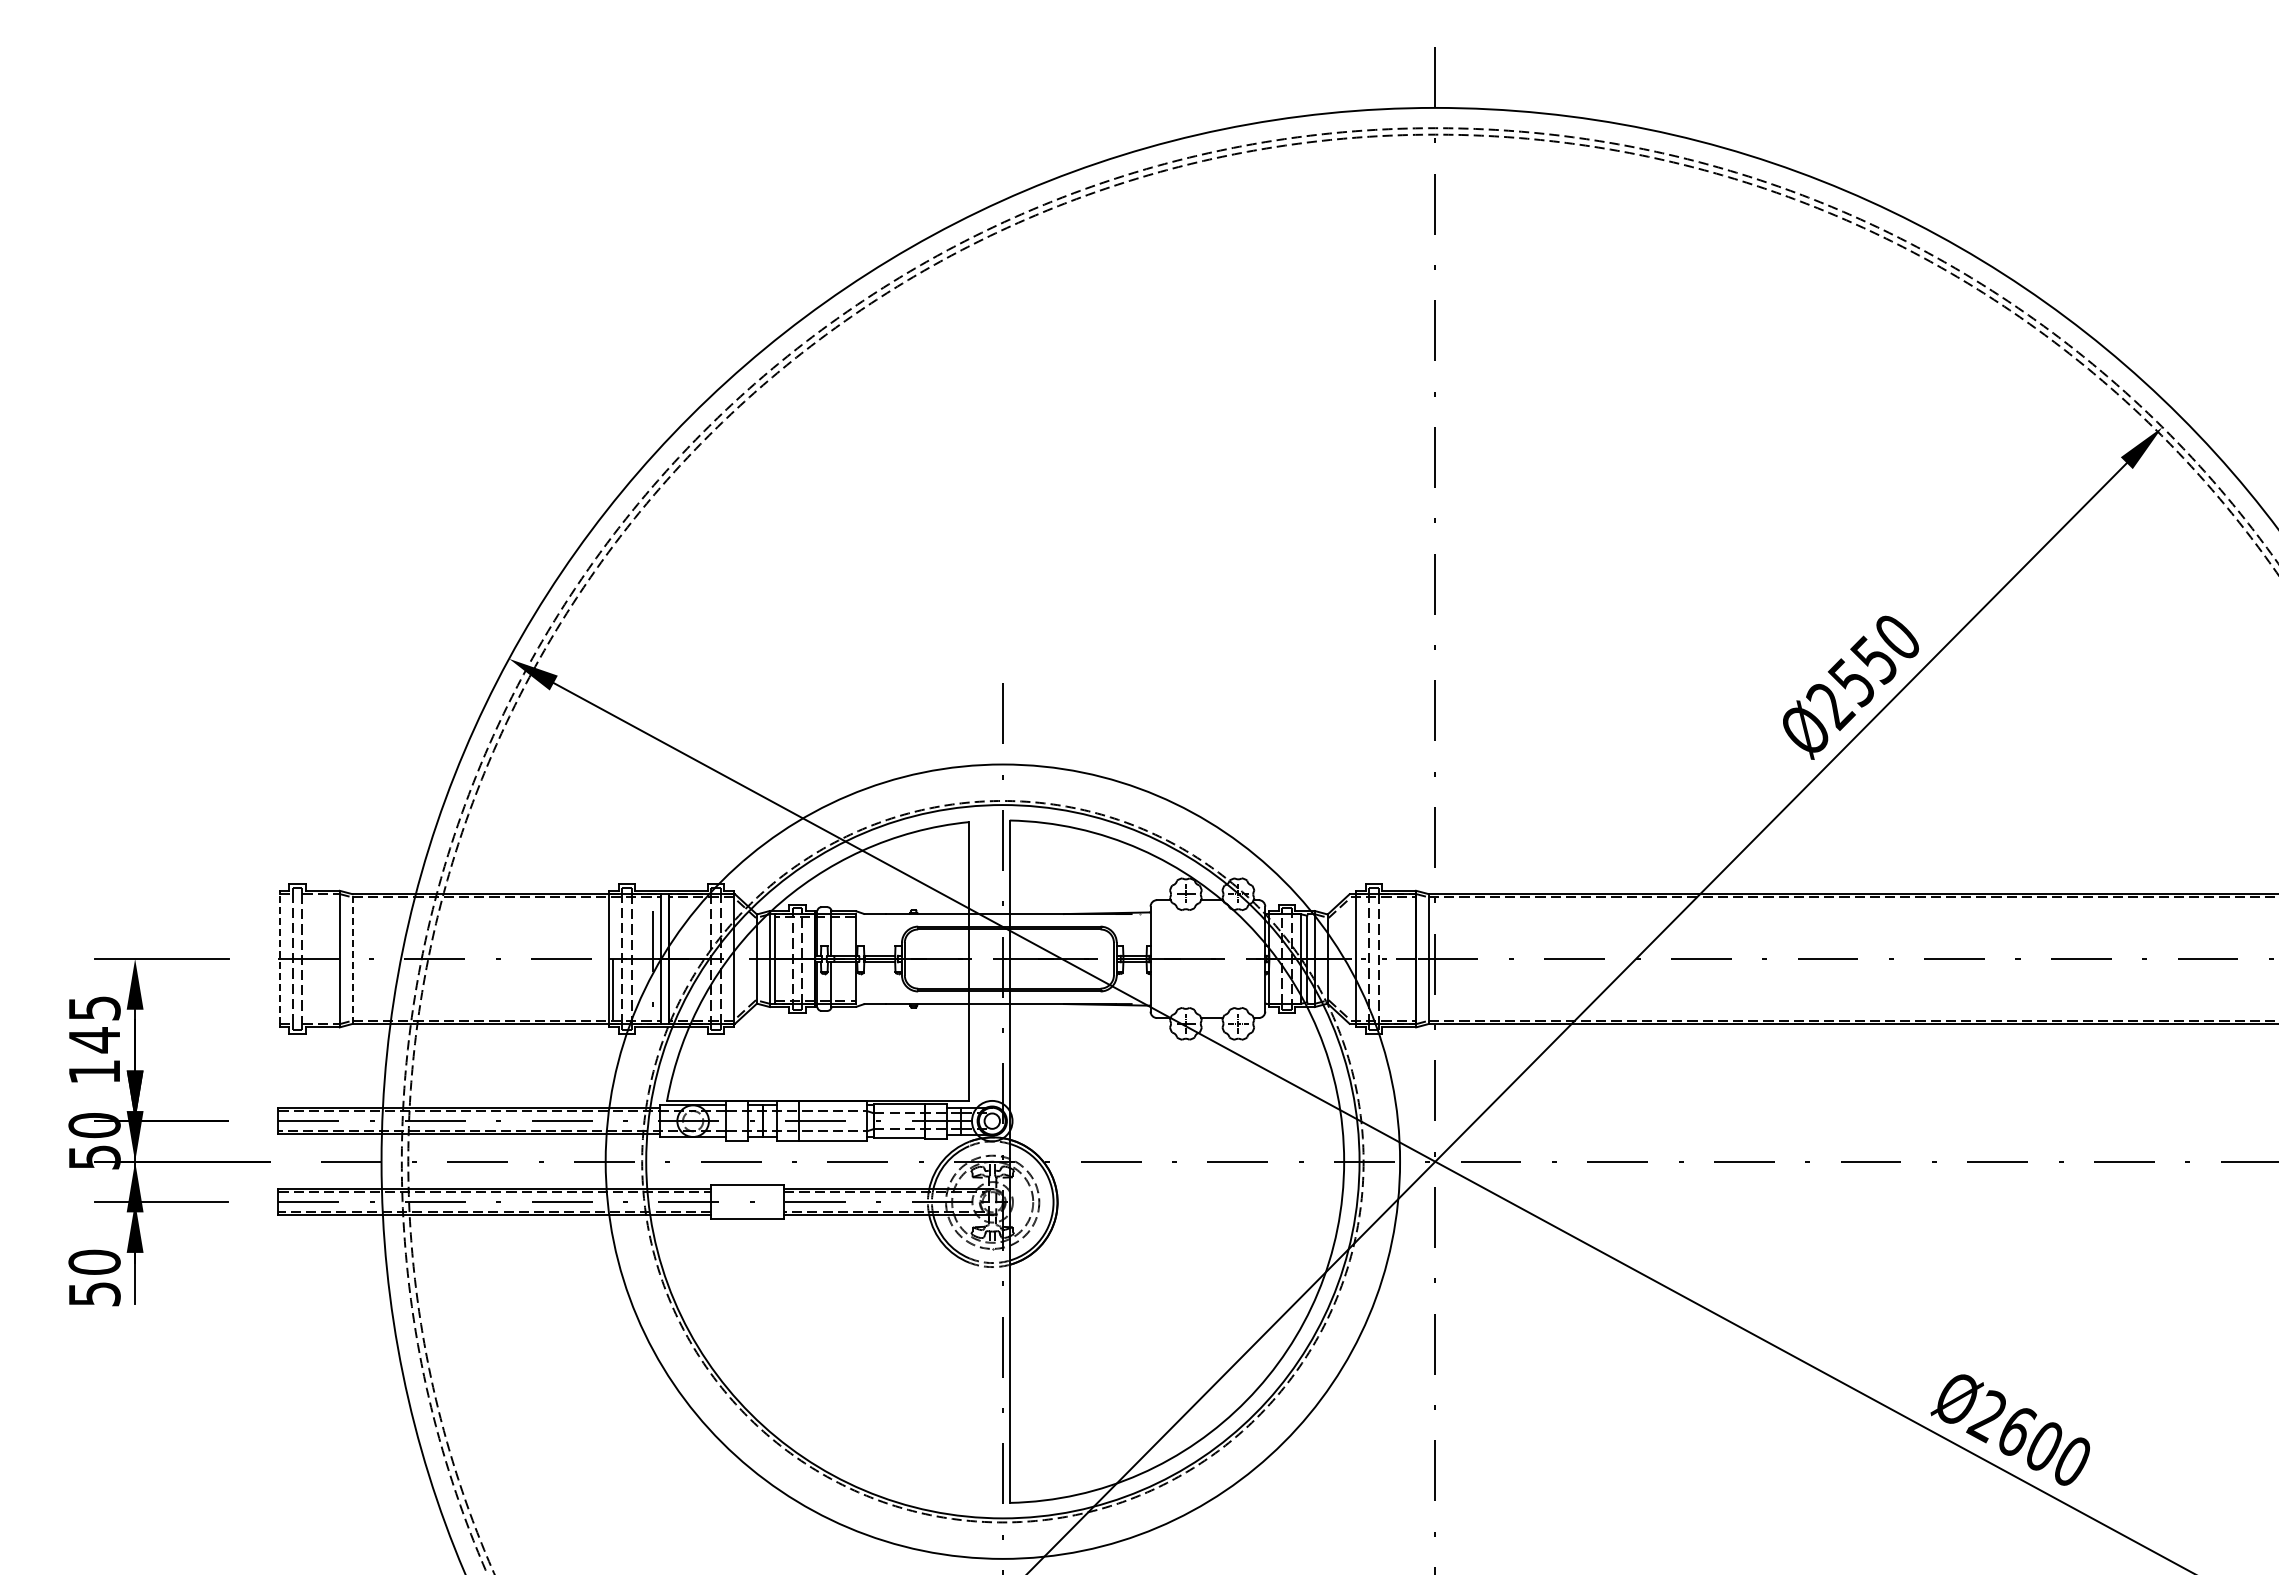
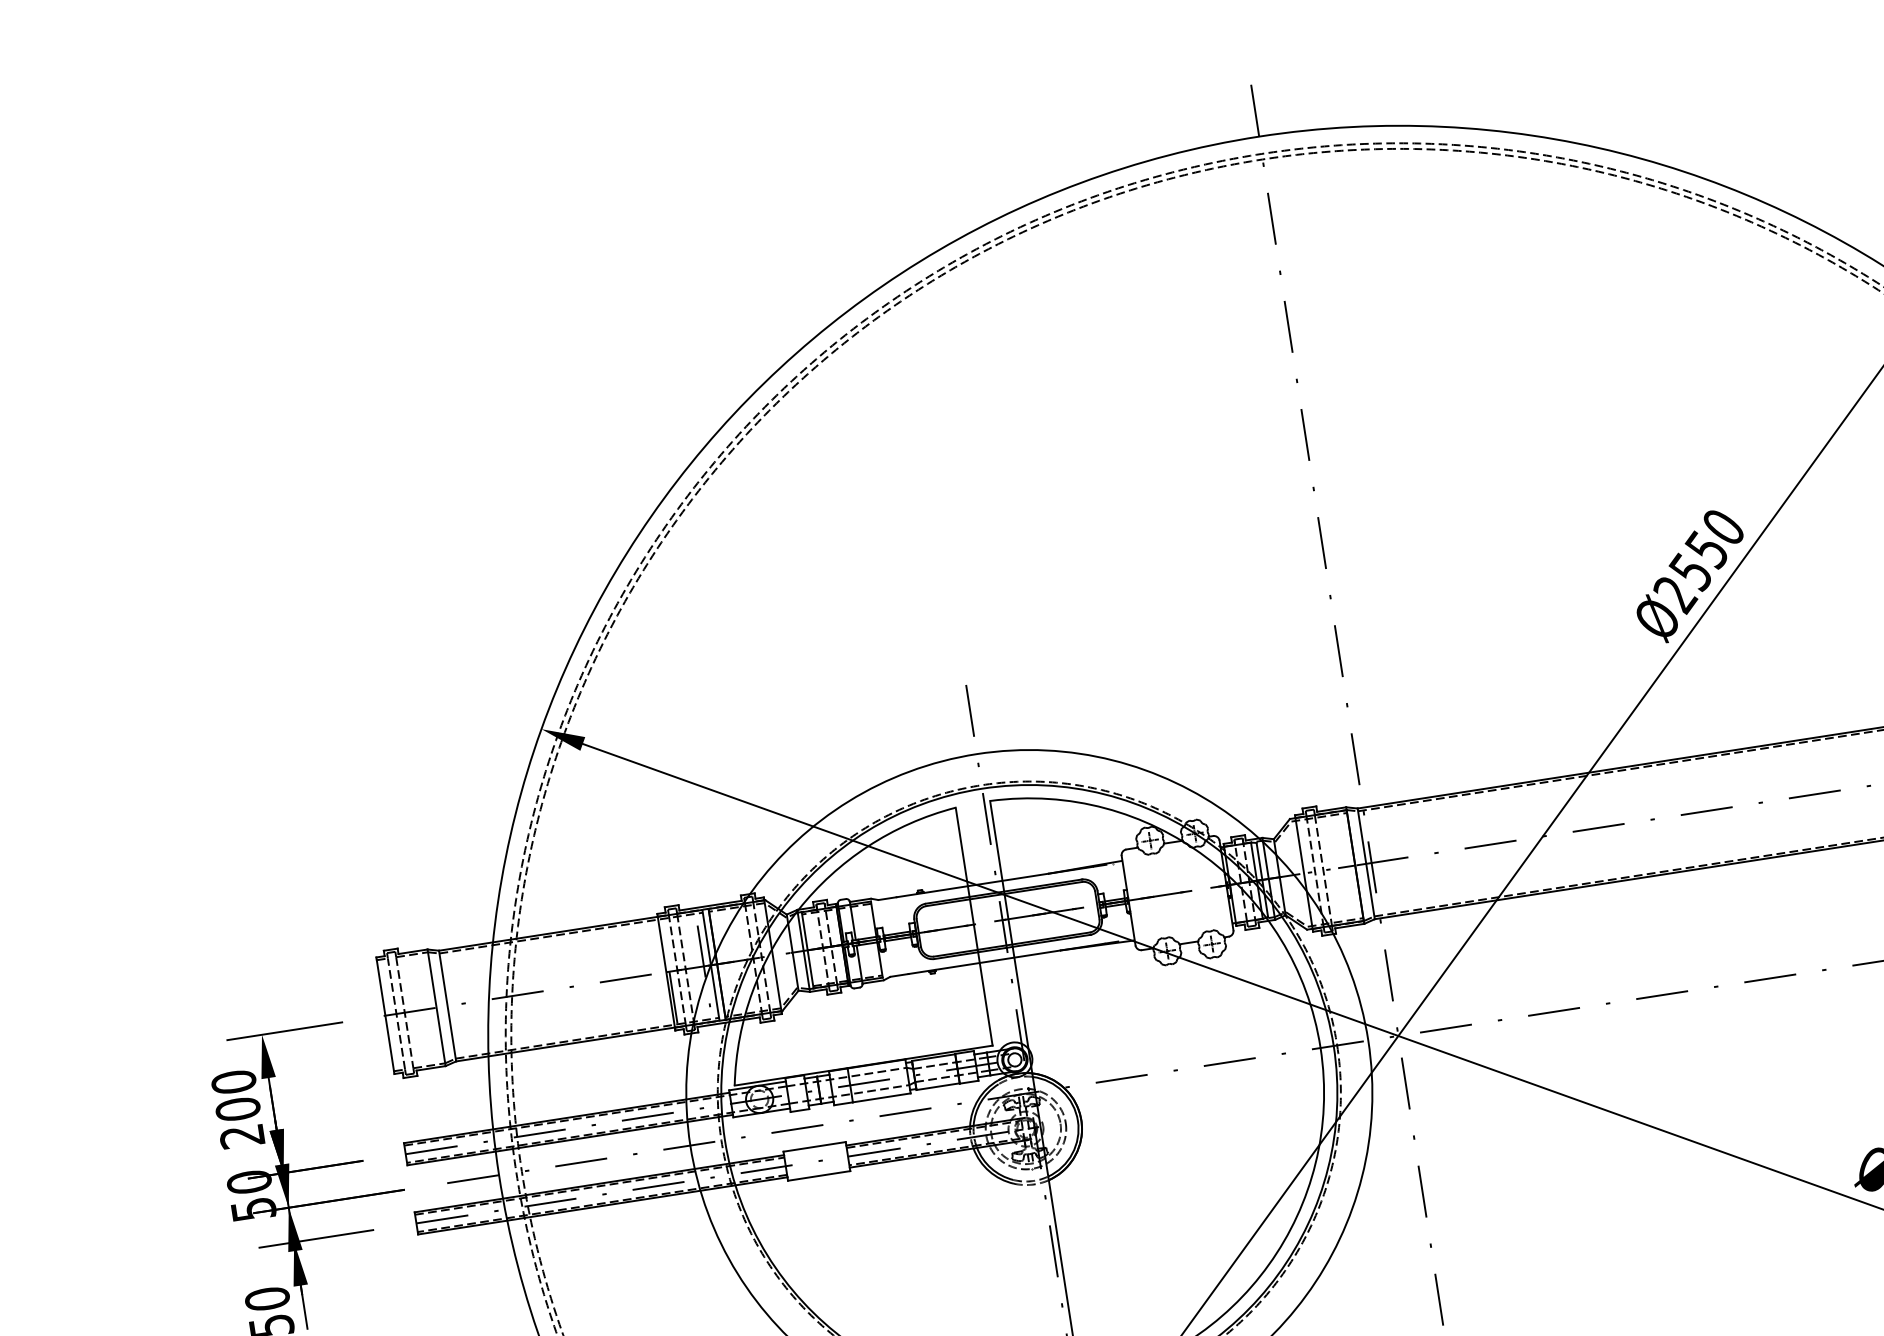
line: (279, 958) -> (385, 1015), dashed -> solid
line: (352, 959) -> (447, 1006), dashed -> solid
text: (94, 1039) -> (237, 1108), 145 -> 200

